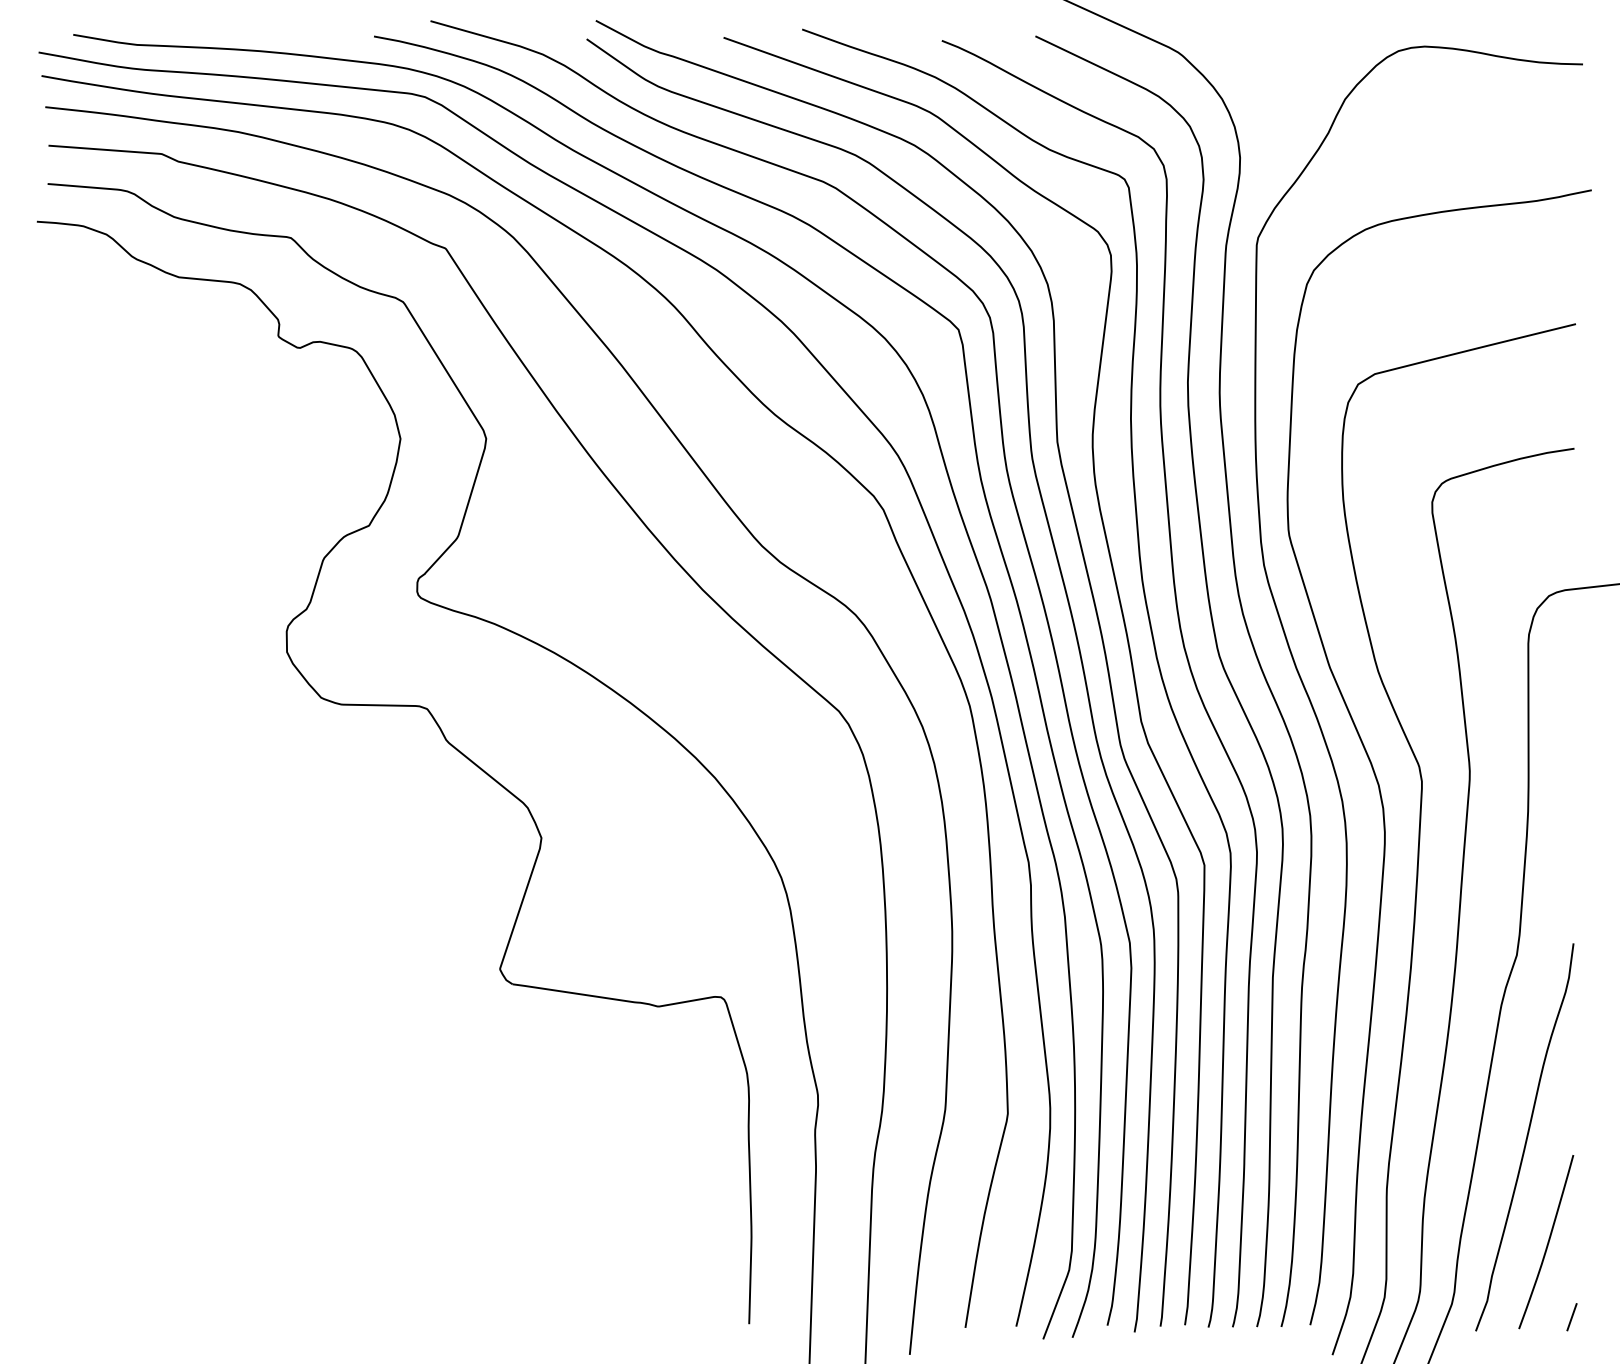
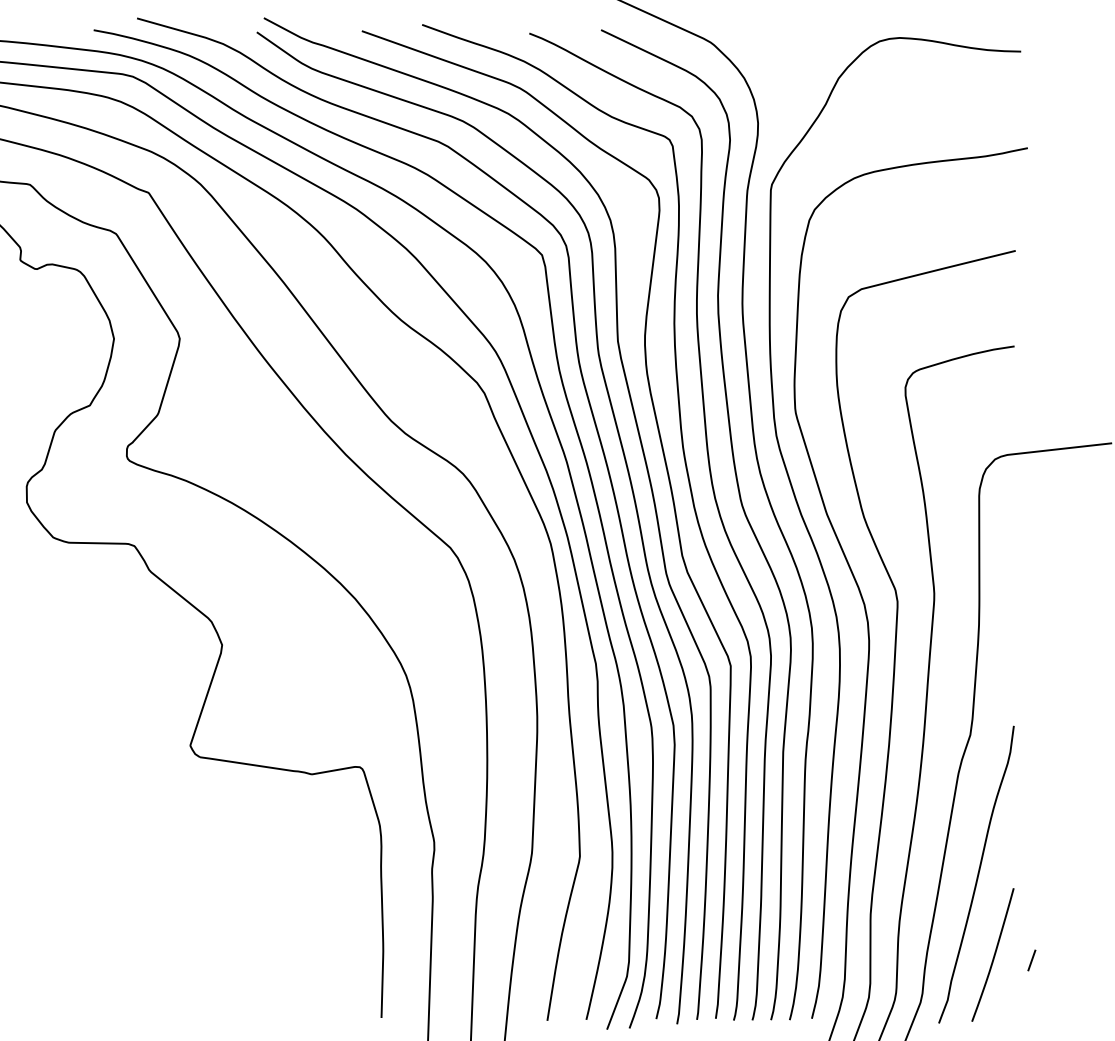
line: (1571, 1317) -> (1031, 960), moved

